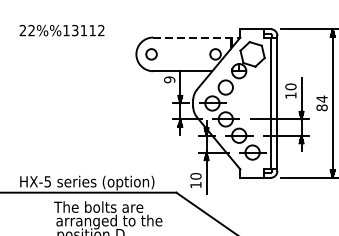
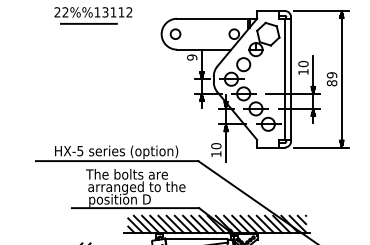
line: (197, 37) -> (217, 18), dashed -> solid
line: (56, 42) -> (88, 23), added
text: (321, 99) -> (331, 75), 84 -> 89

